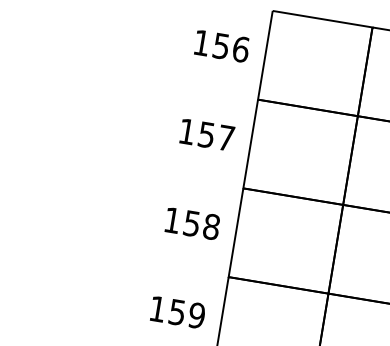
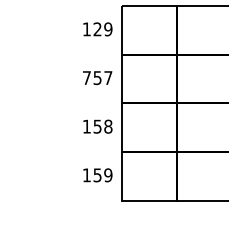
text: (230, 47) -> (102, 29), 156 -> 129
text: (186, 130) -> (86, 77), 157 -> 757

